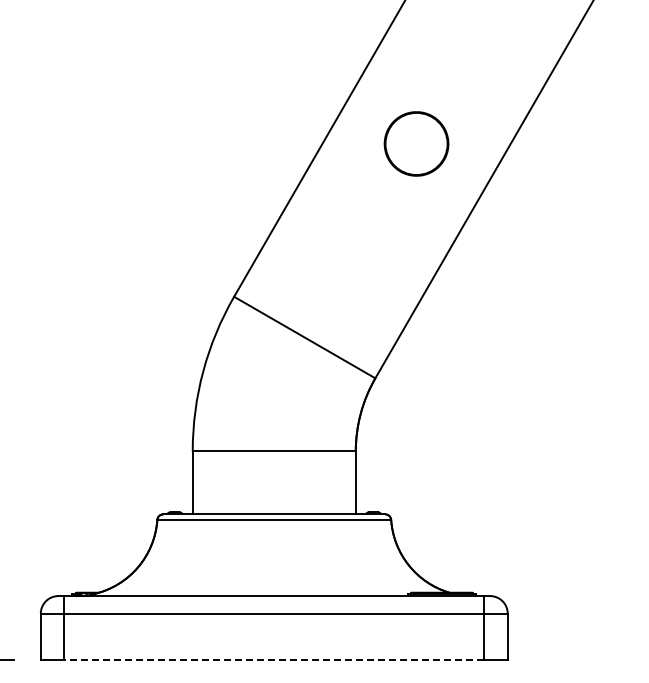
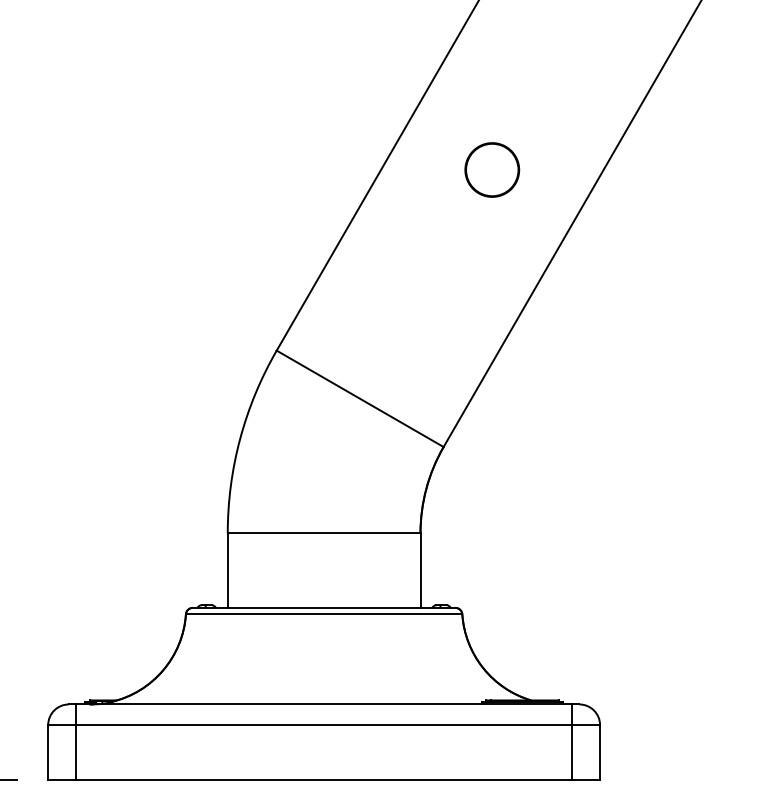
part: (416, 143) -> (492, 169), size x0.71
line: (273, 660) -> (323, 780), dashed -> solid

